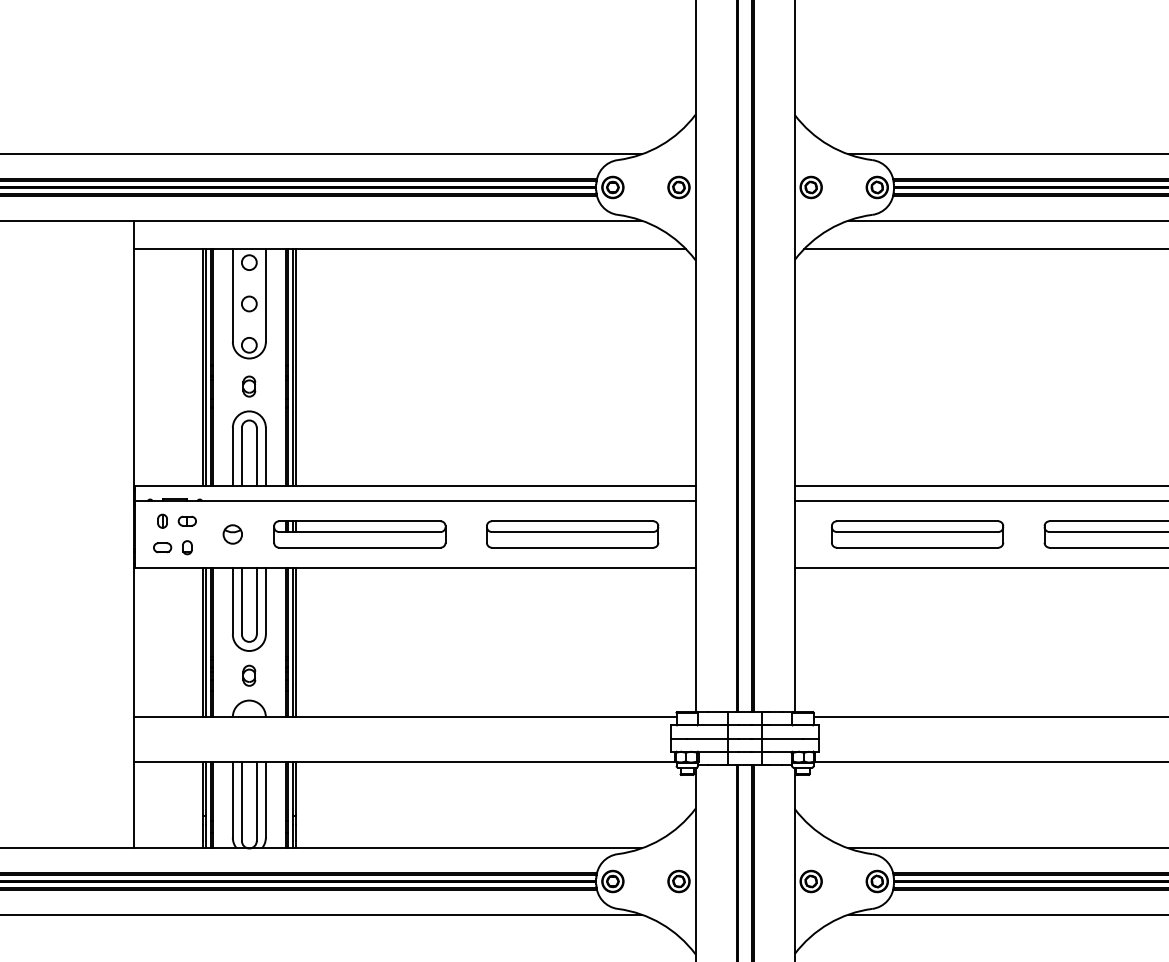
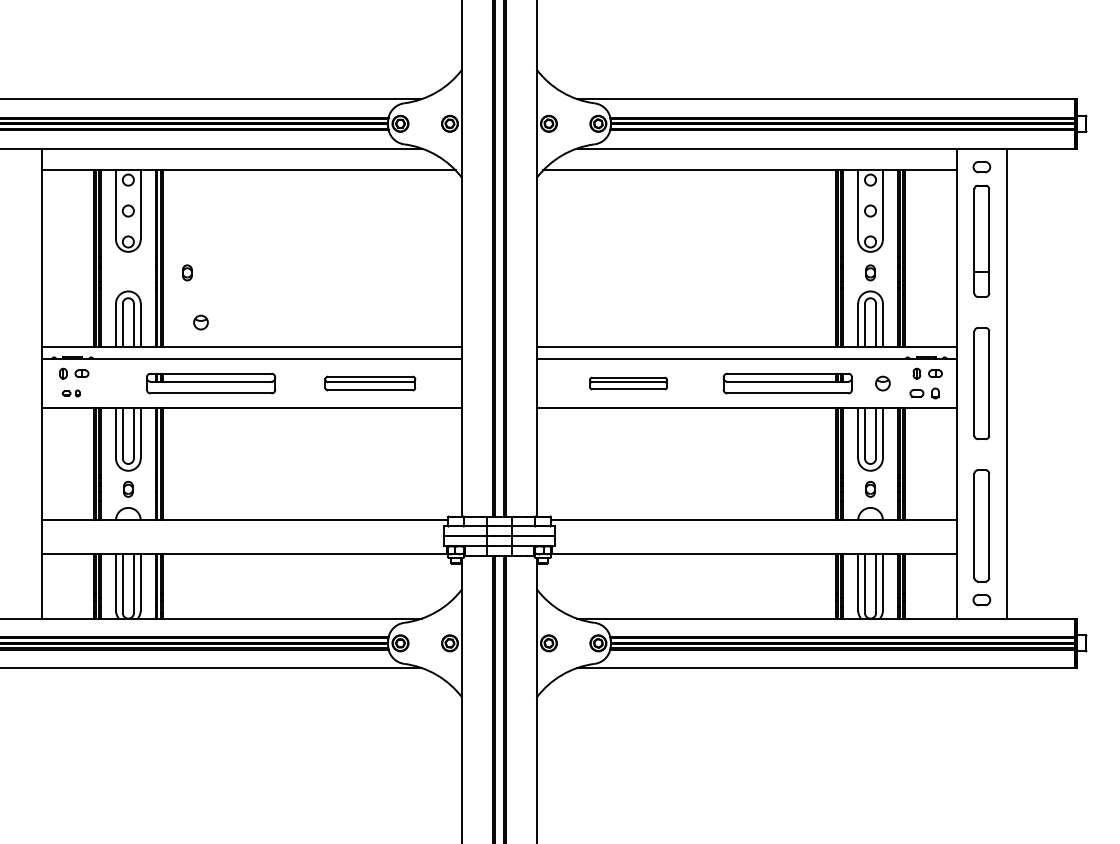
part: (249, 386) -> (187, 272), moved
part: (232, 534) -> (200, 322), moved
part: (572, 534) -> (370, 383), size x0.7
part: (917, 534) -> (628, 383), size x0.6
part: (173, 547) -> (71, 393), size x0.6

